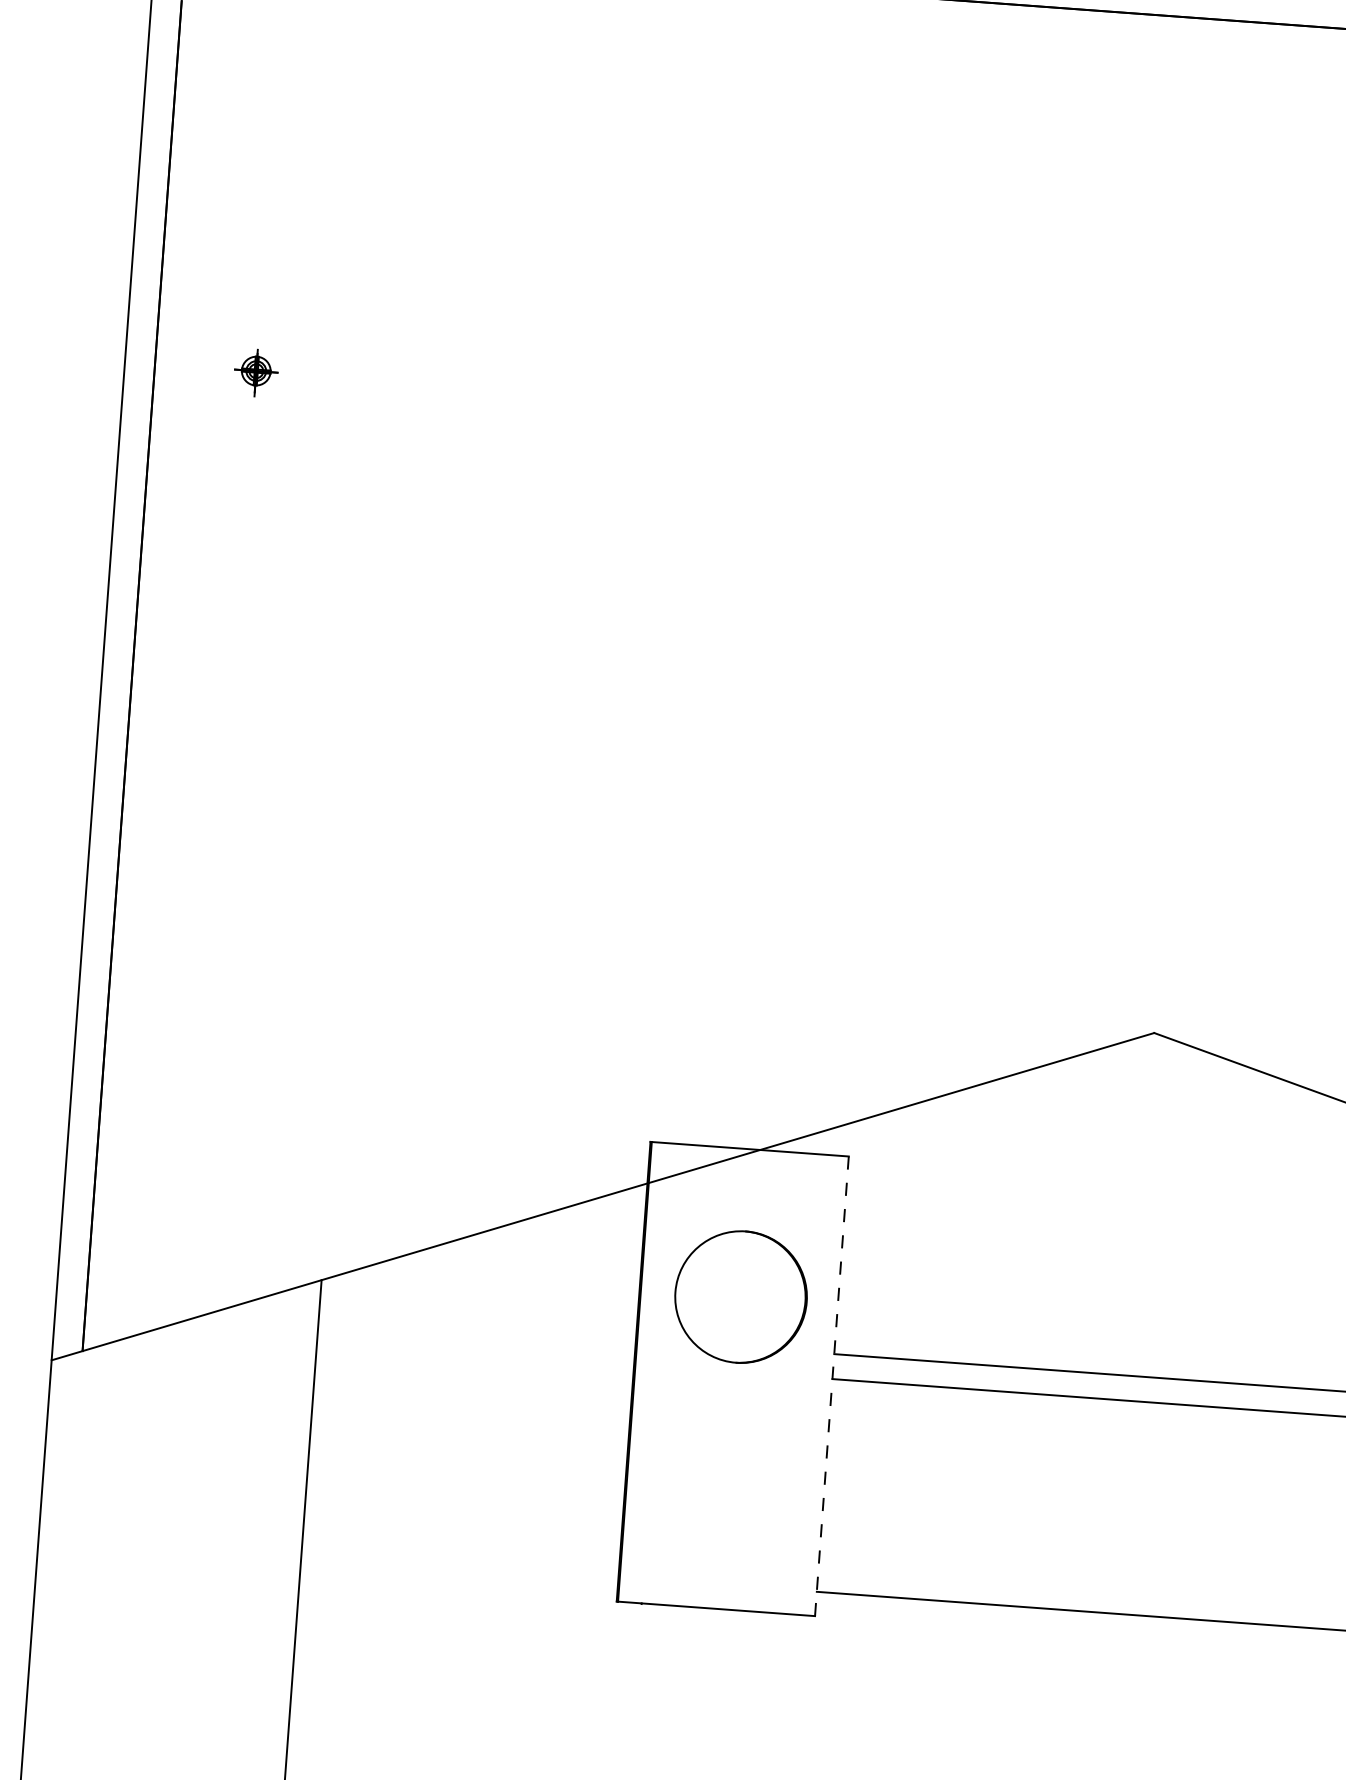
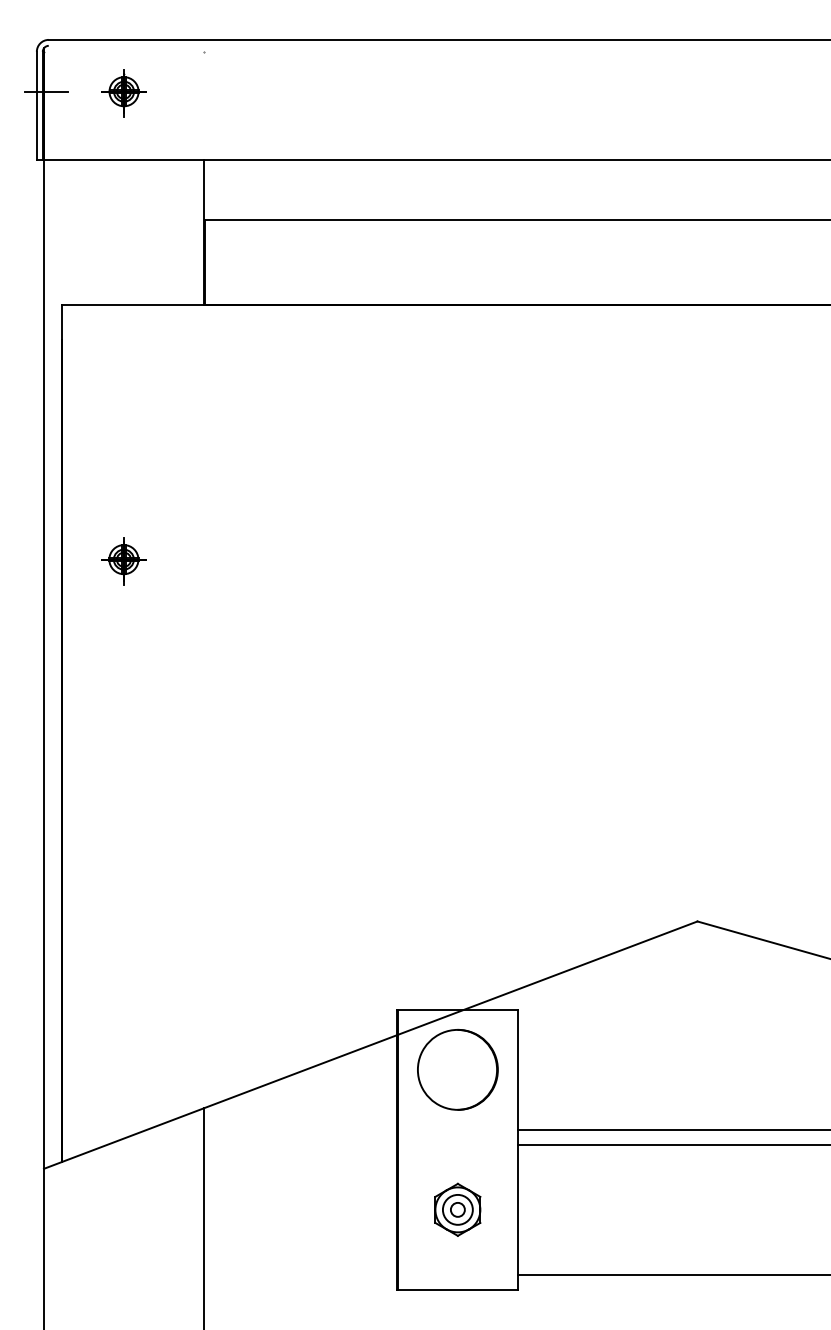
part: (255, 372) -> (123, 561), size x1.67
part: (740, 1296) -> (457, 1069), moved
line: (831, 1385) -> (517, 1149), dashed -> solid
part: (725, 1476) -> (457, 1209), added

